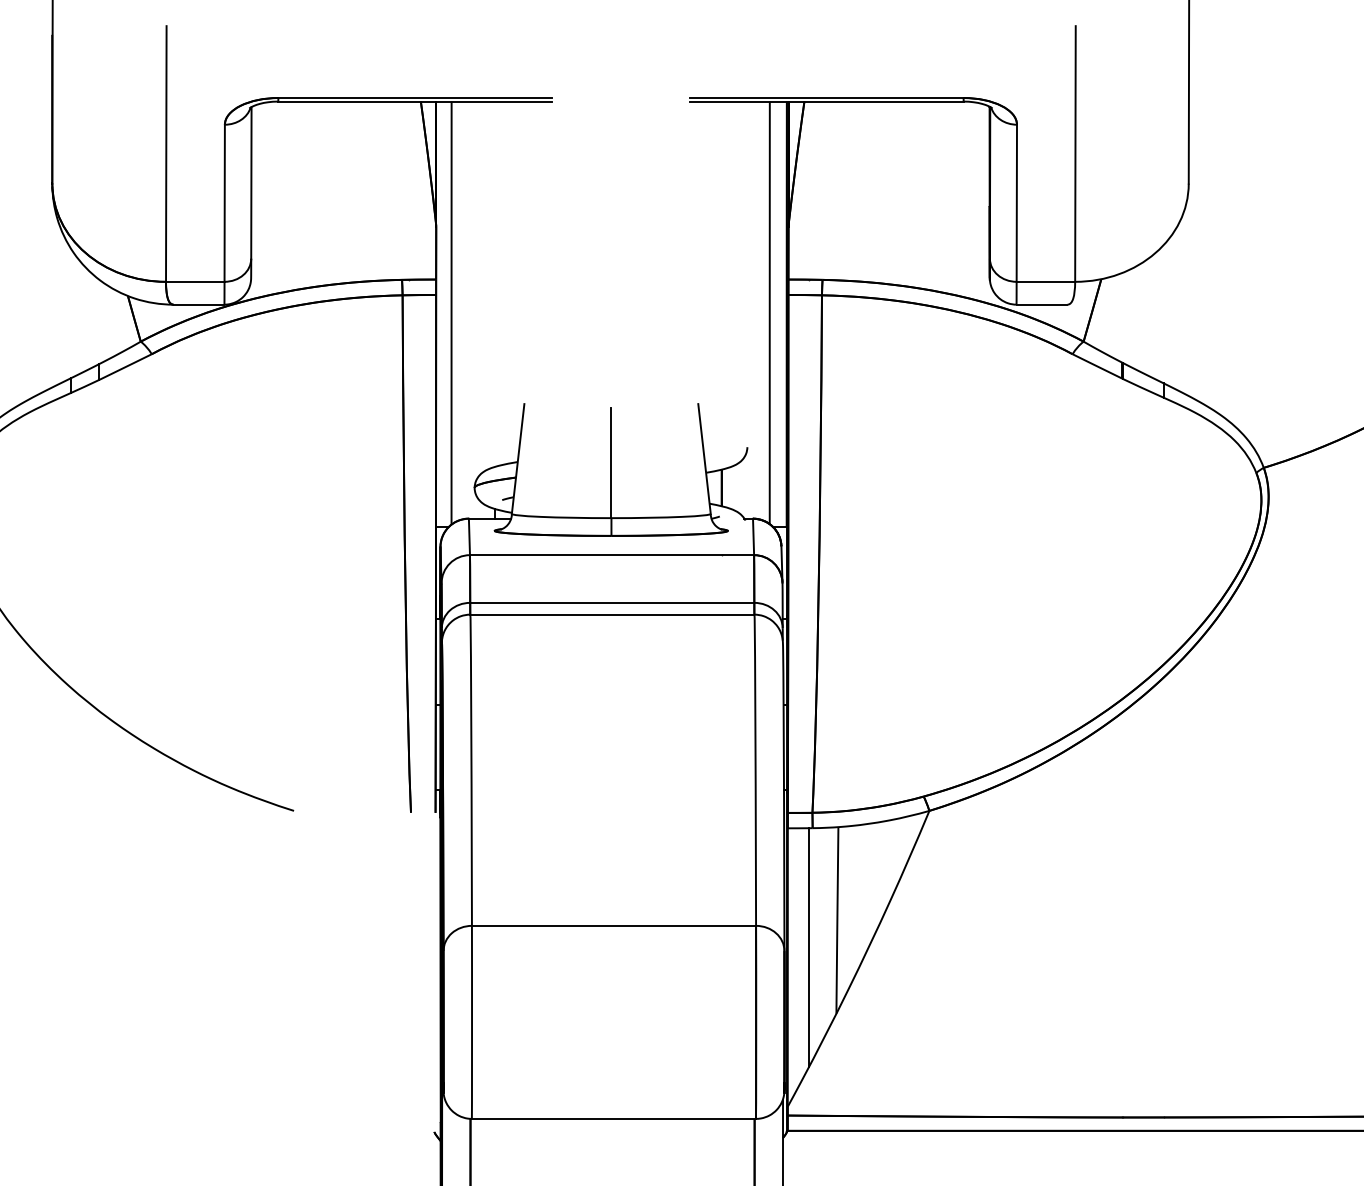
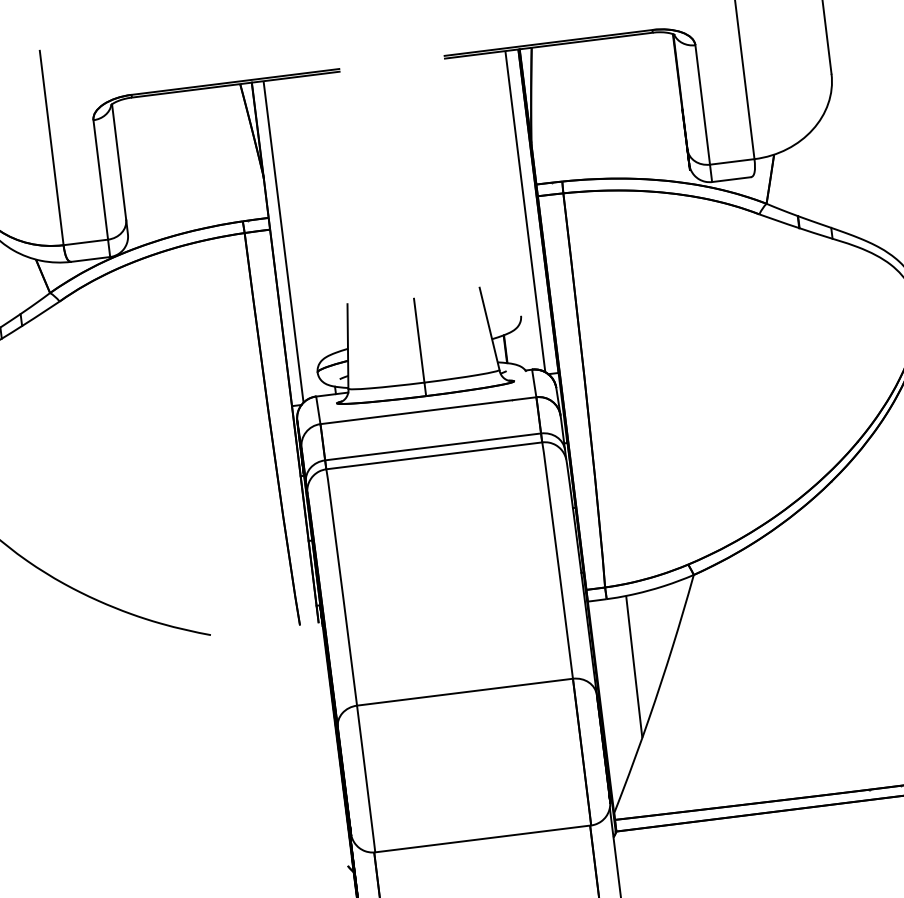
line: (808, 947) -> (614, 690), removed

